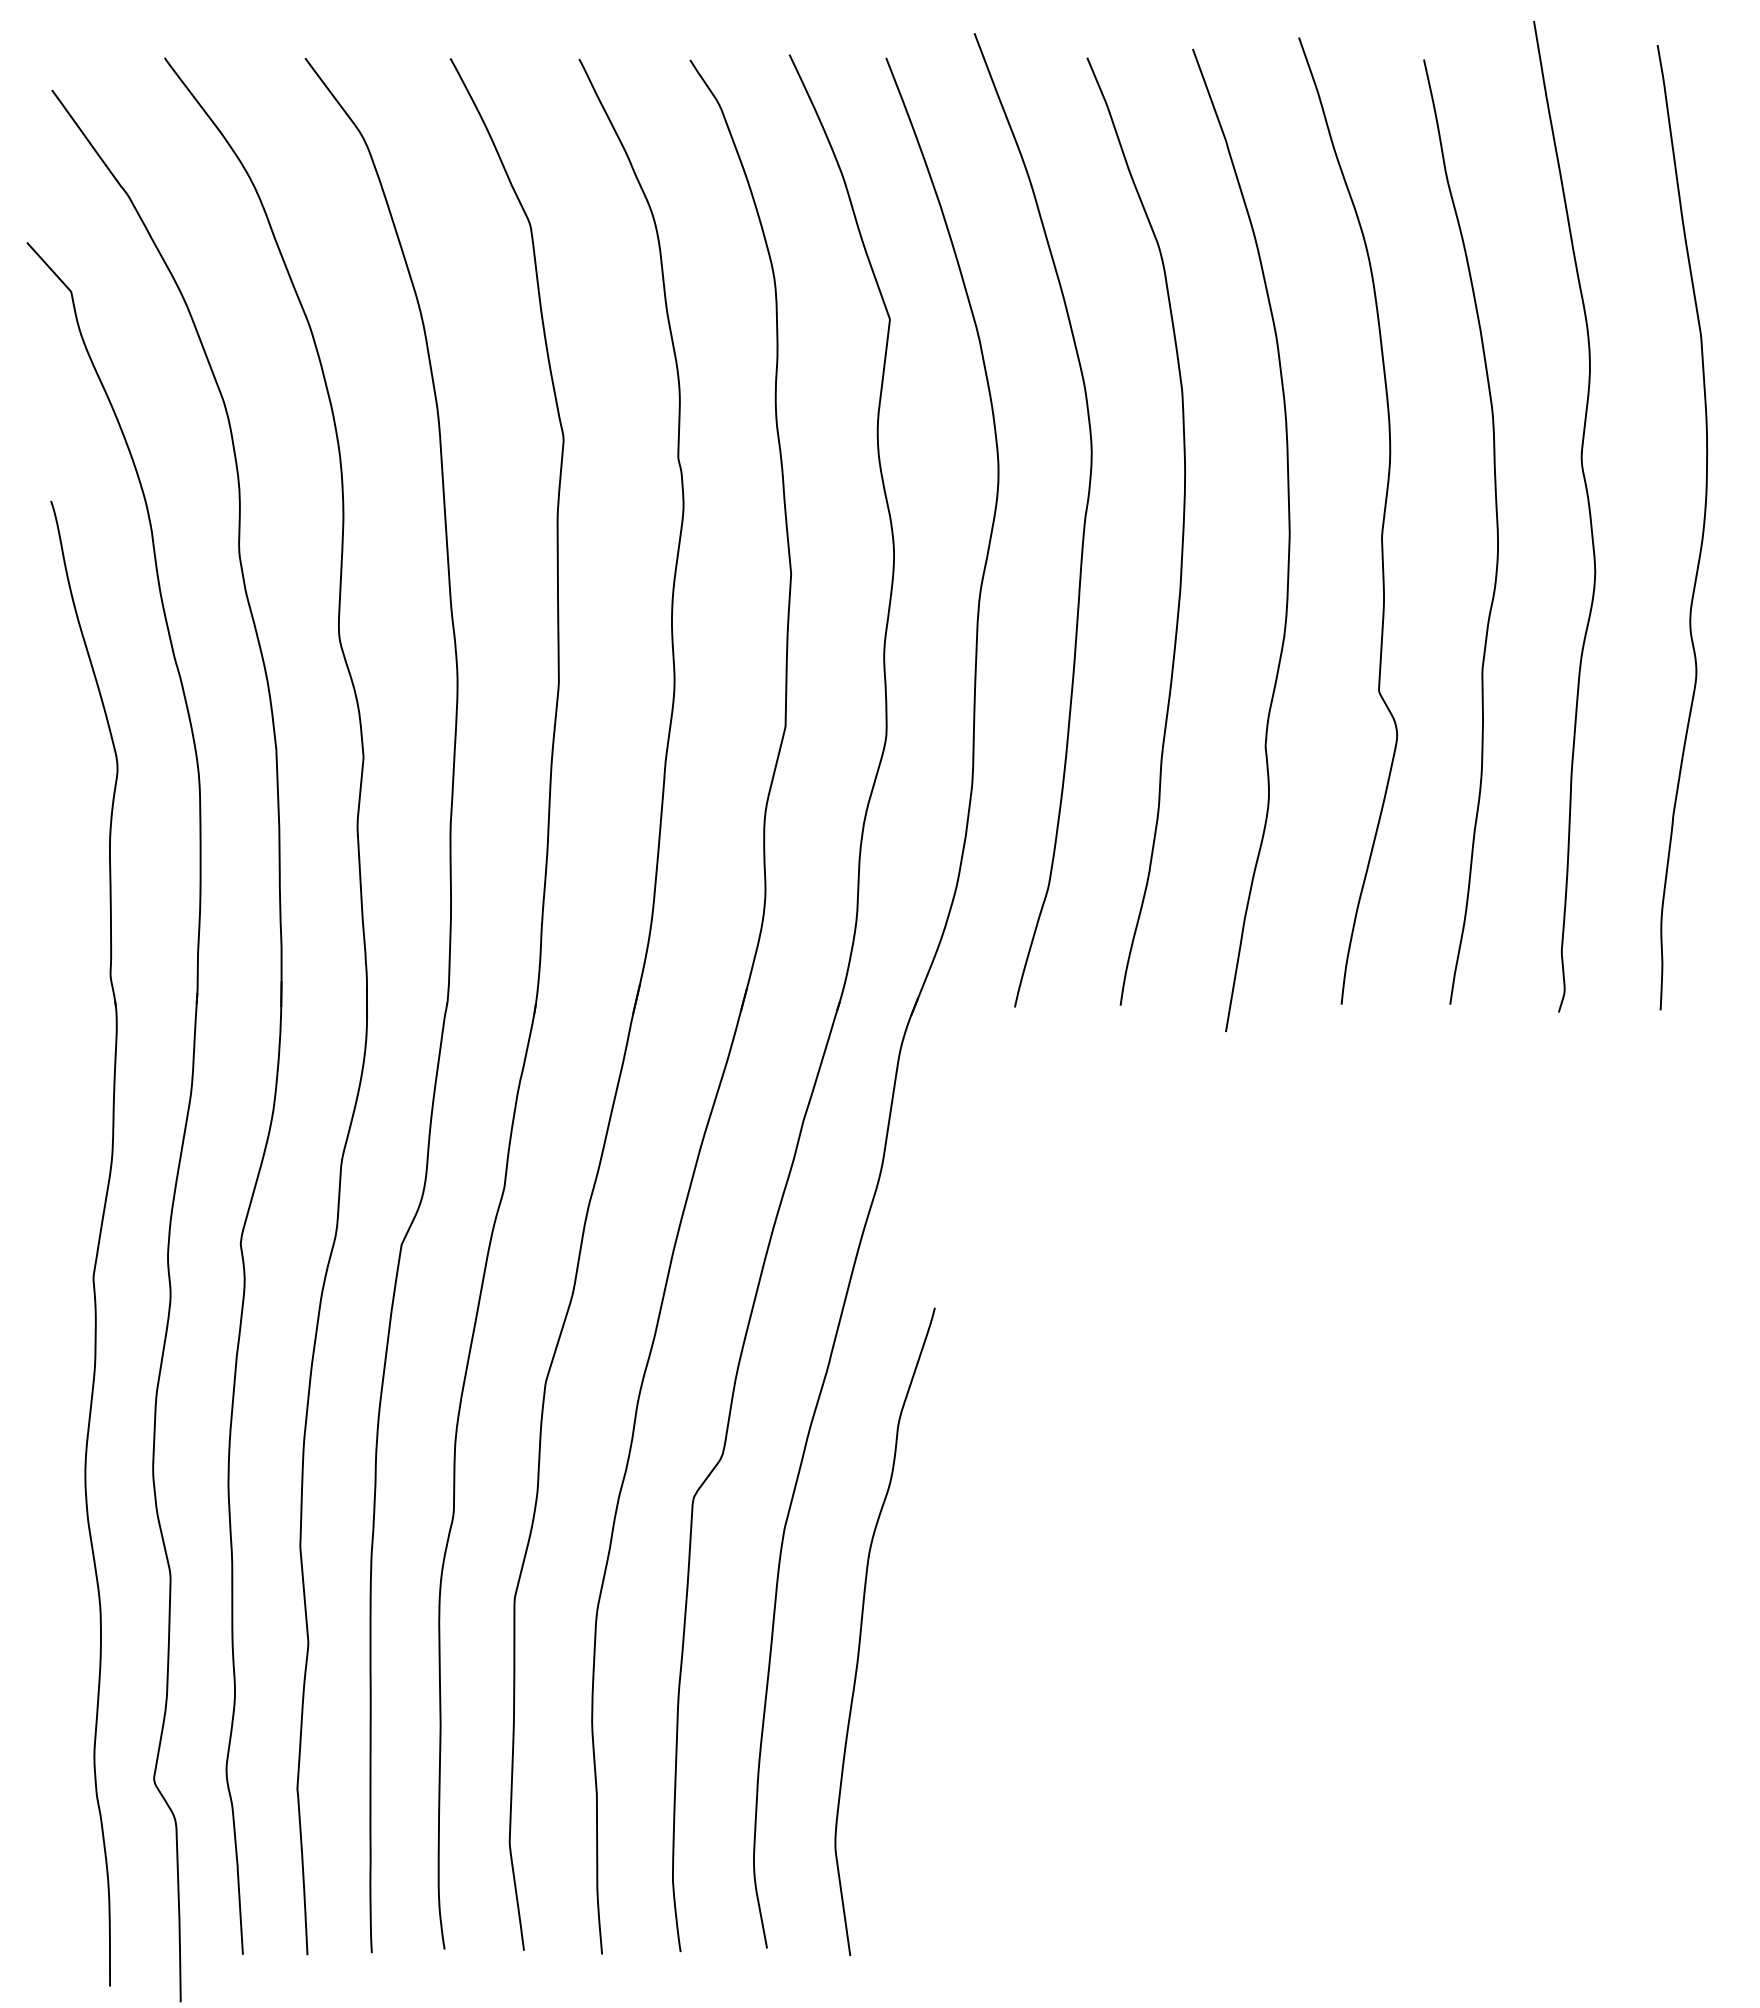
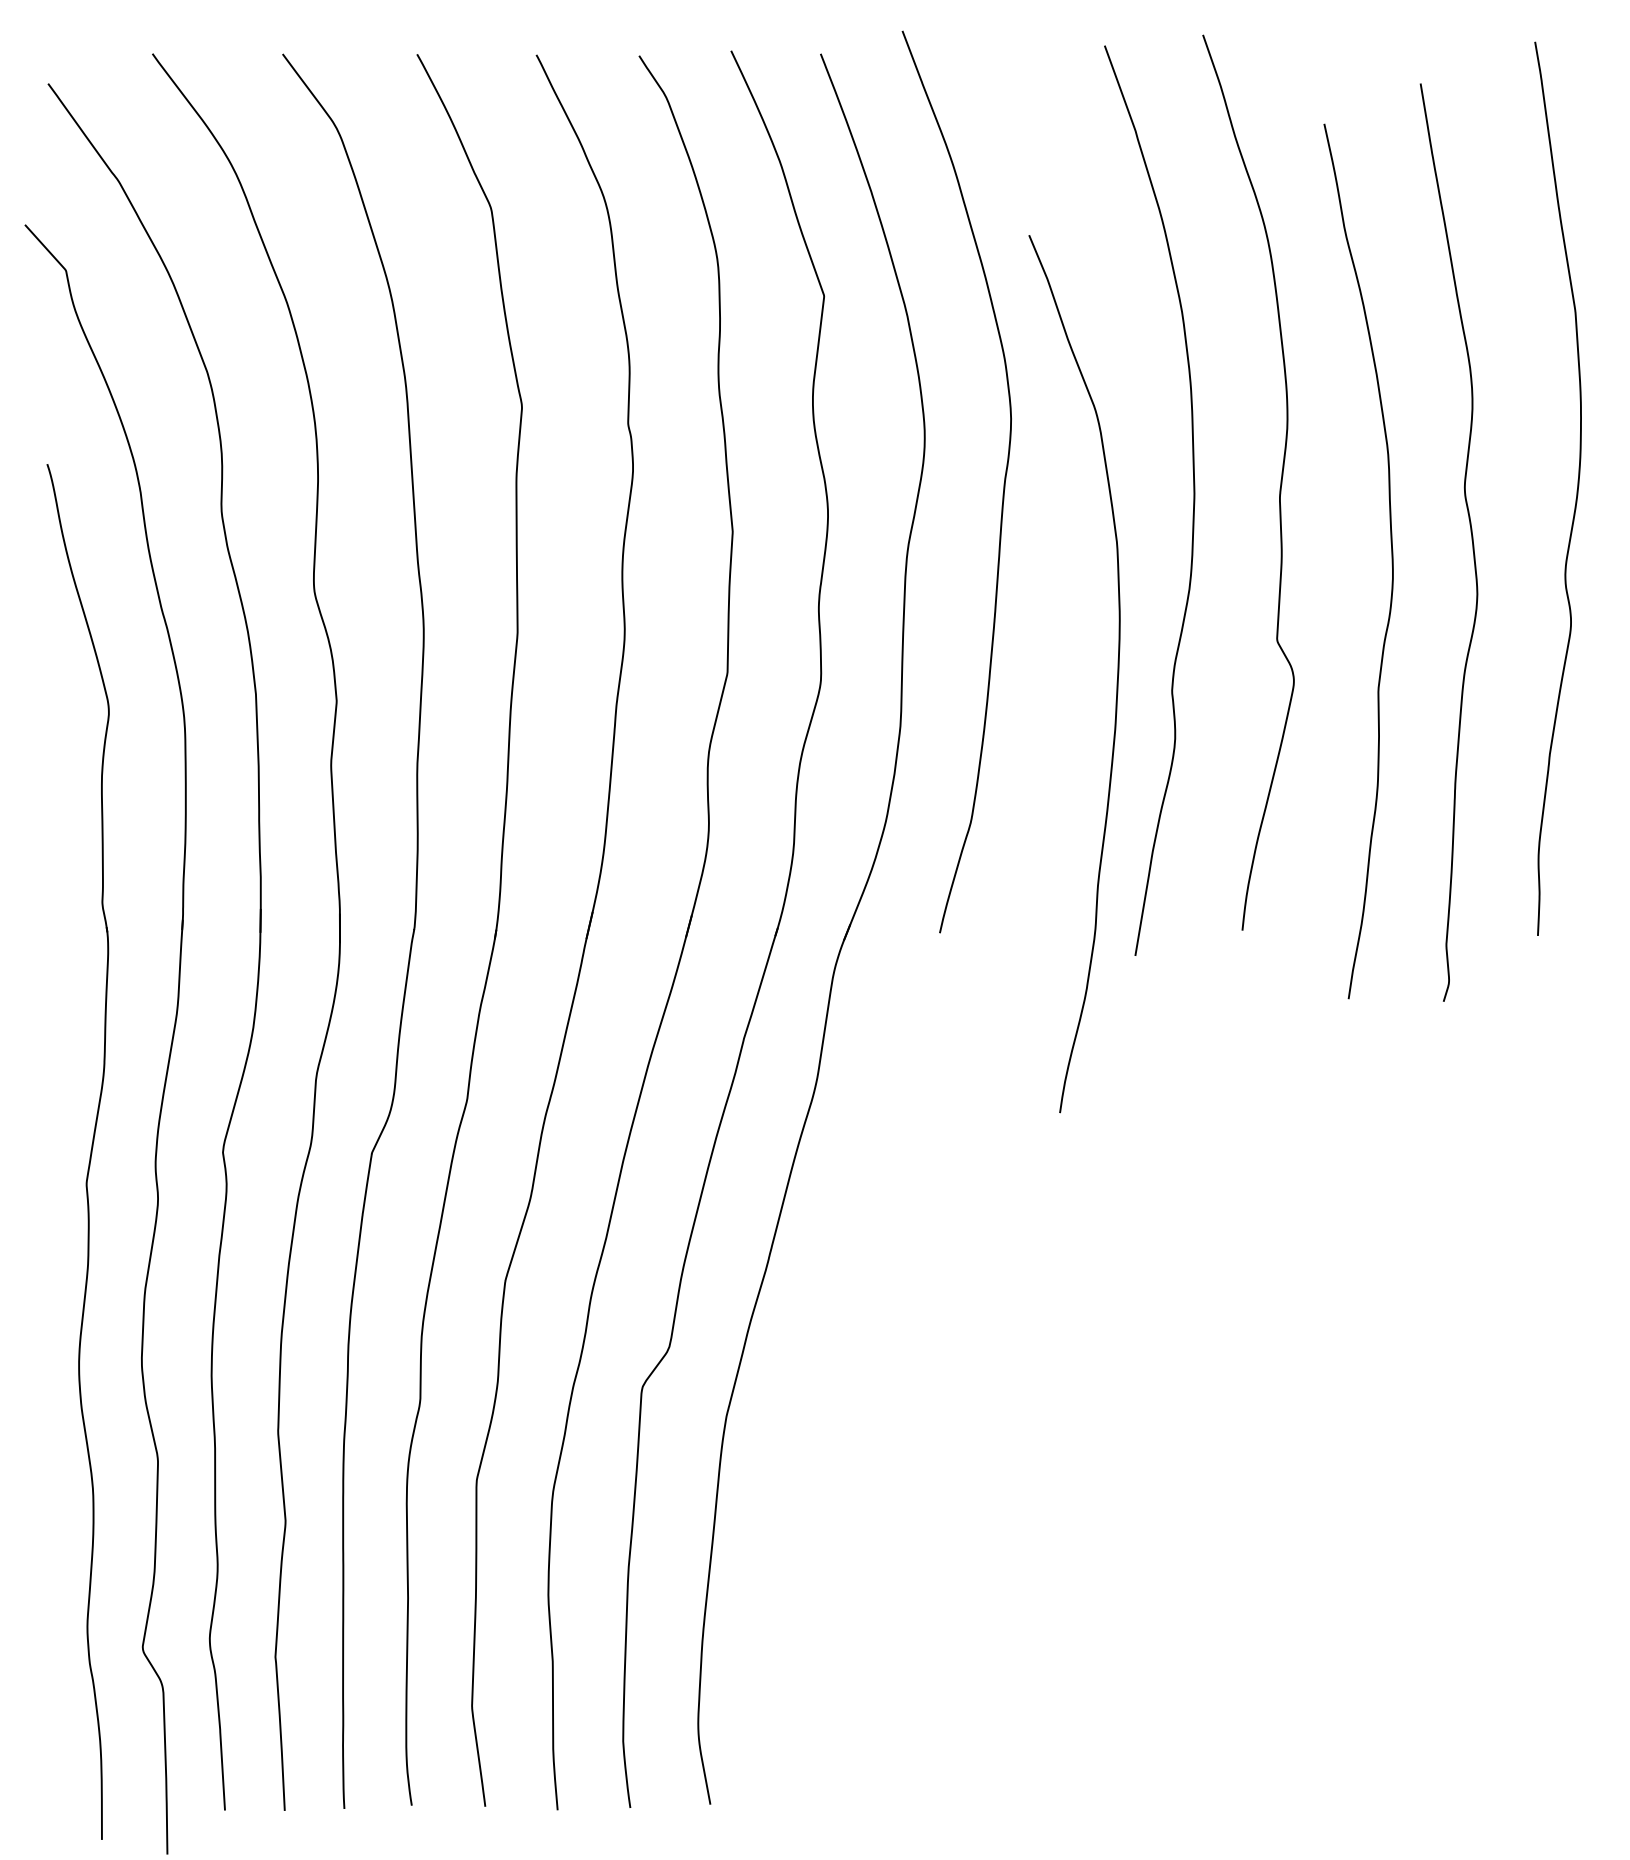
curve: (1588, 510) -> (1471, 536), moved
curve: (1182, 531) -> (1117, 673), moved
curve: (1496, 531) -> (1391, 560), moved
curve: (862, 1626) -> (798, 1506), removed

